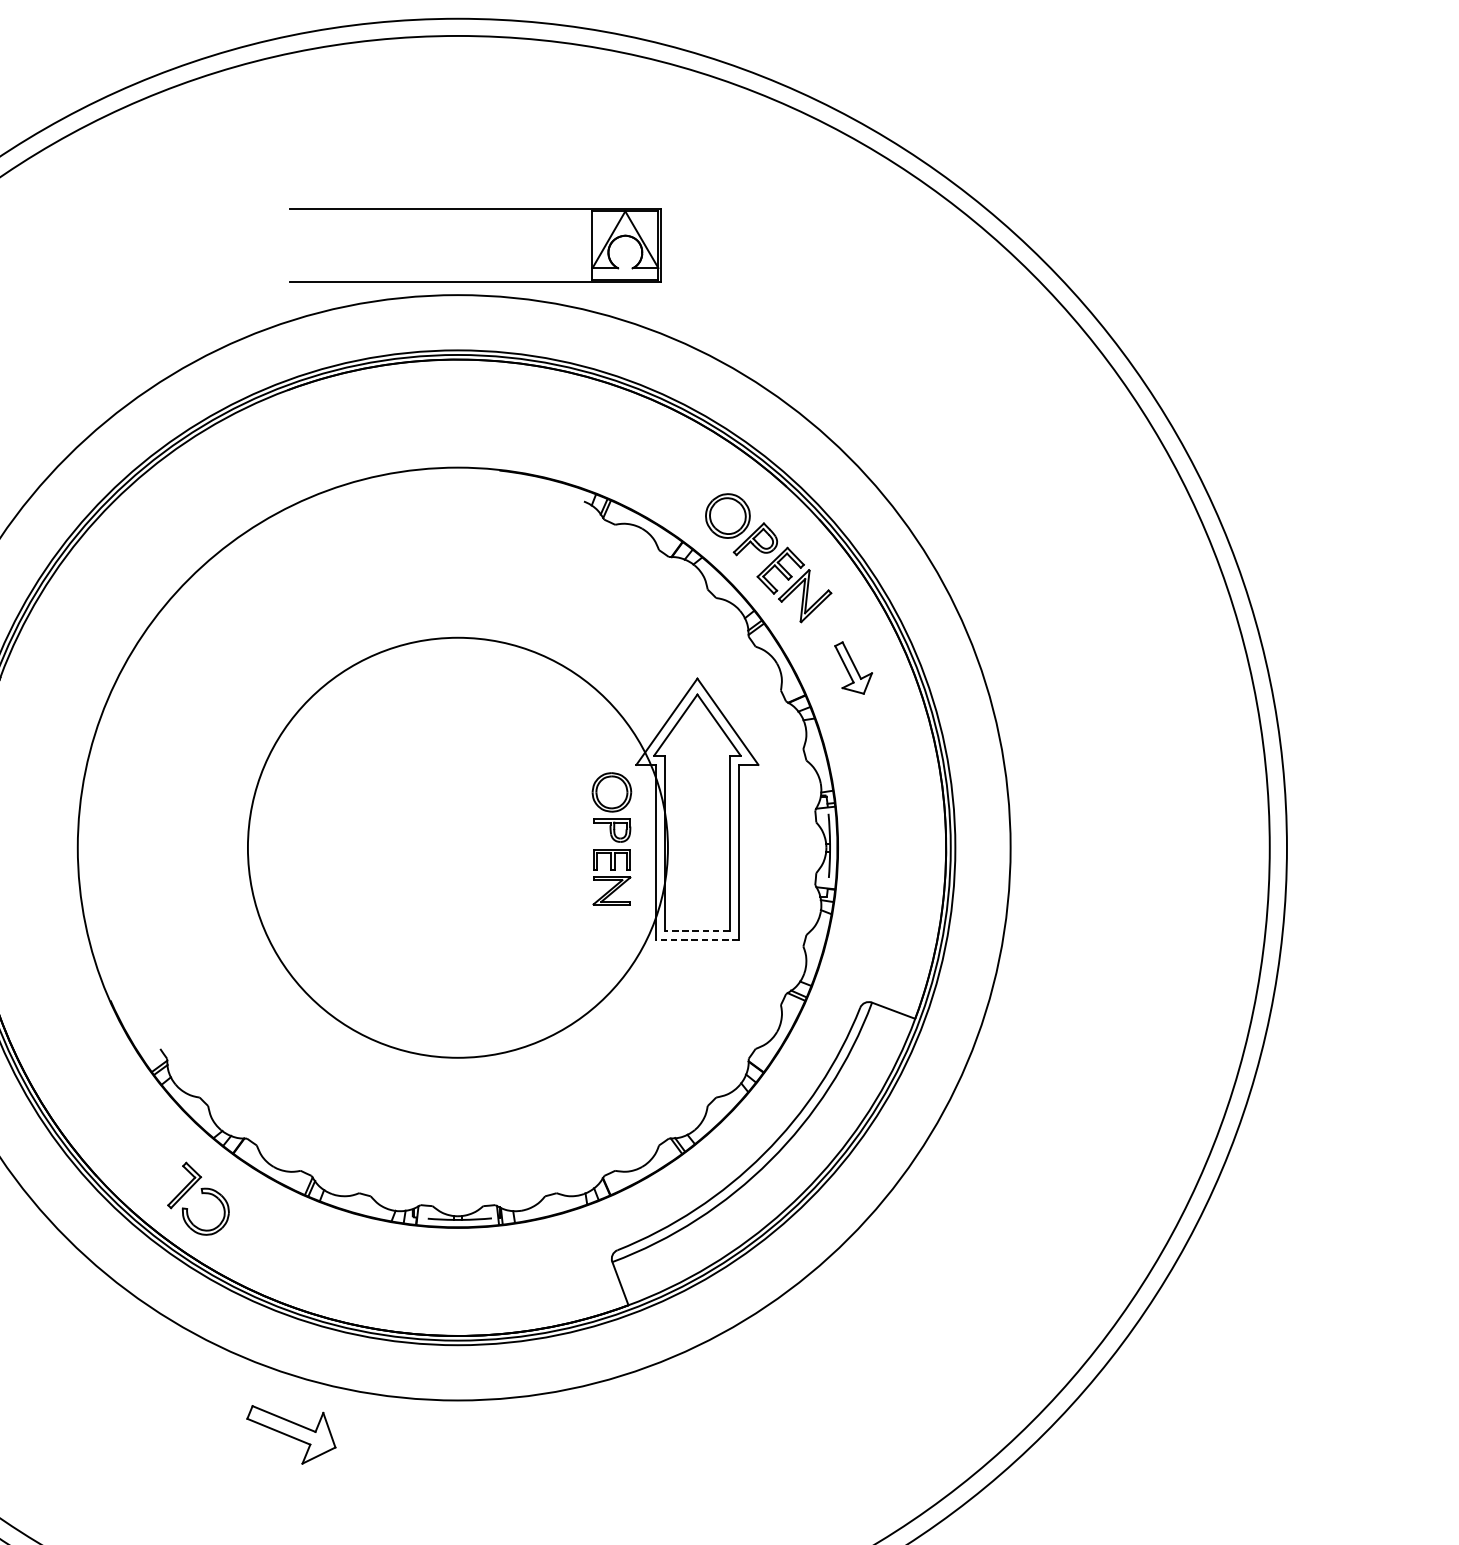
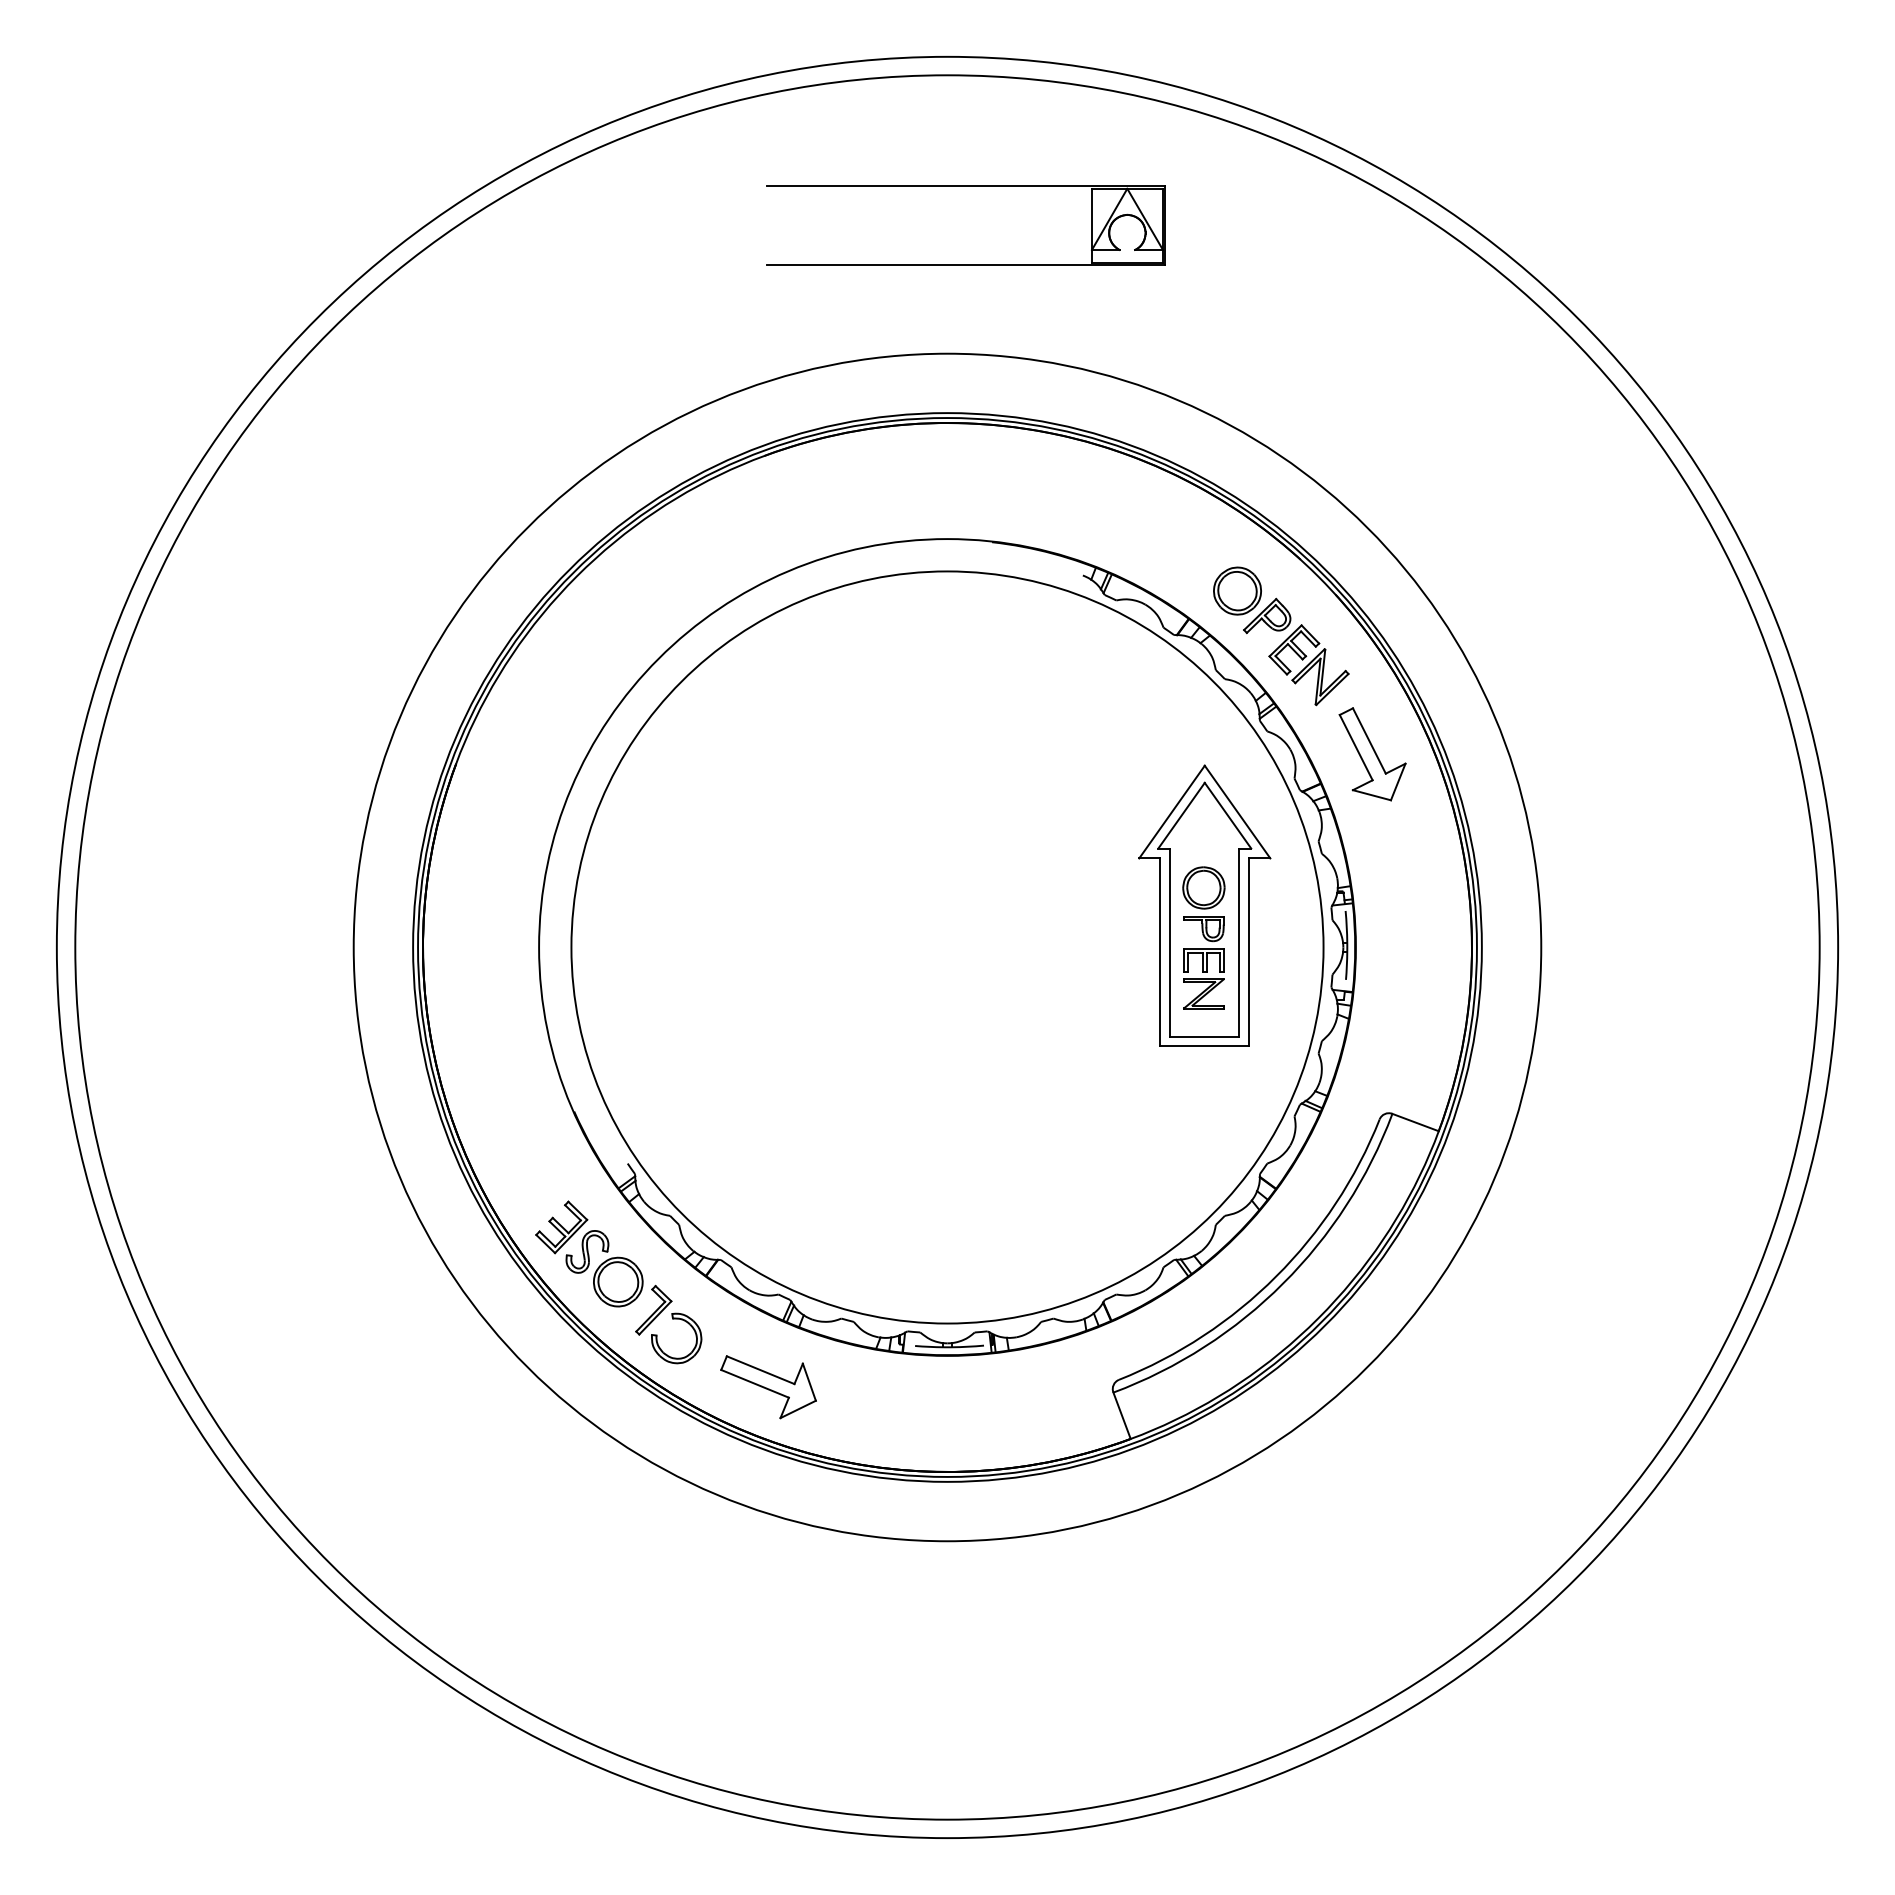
part: (474, 209) -> (965, 186), moved
part: (853, 668) -> (1372, 754), size x1.67
part: (611, 838) -> (1203, 937), moved
circle: (457, 847) -> (947, 947), size x1.67
line: (697, 930) -> (1204, 1036), dashed -> solid
line: (697, 939) -> (1204, 1046), dashed -> solid
part: (124, 1132) -> (589, 1253), added
part: (291, 1435) -> (768, 1387), moved

